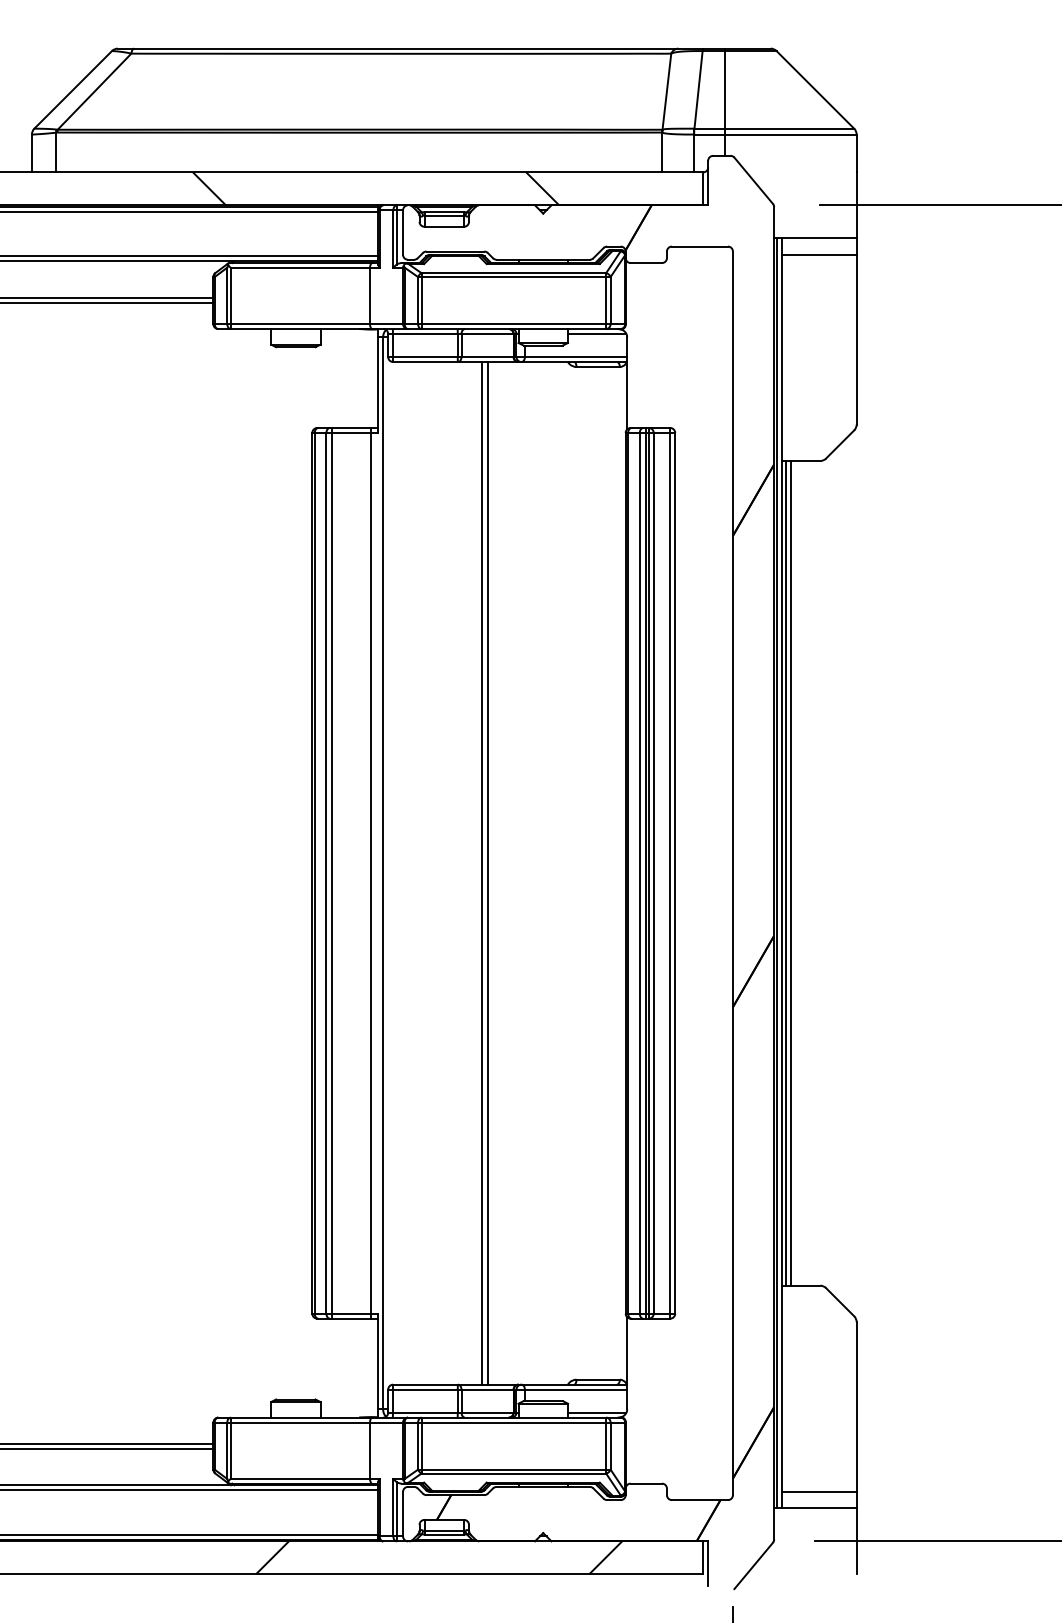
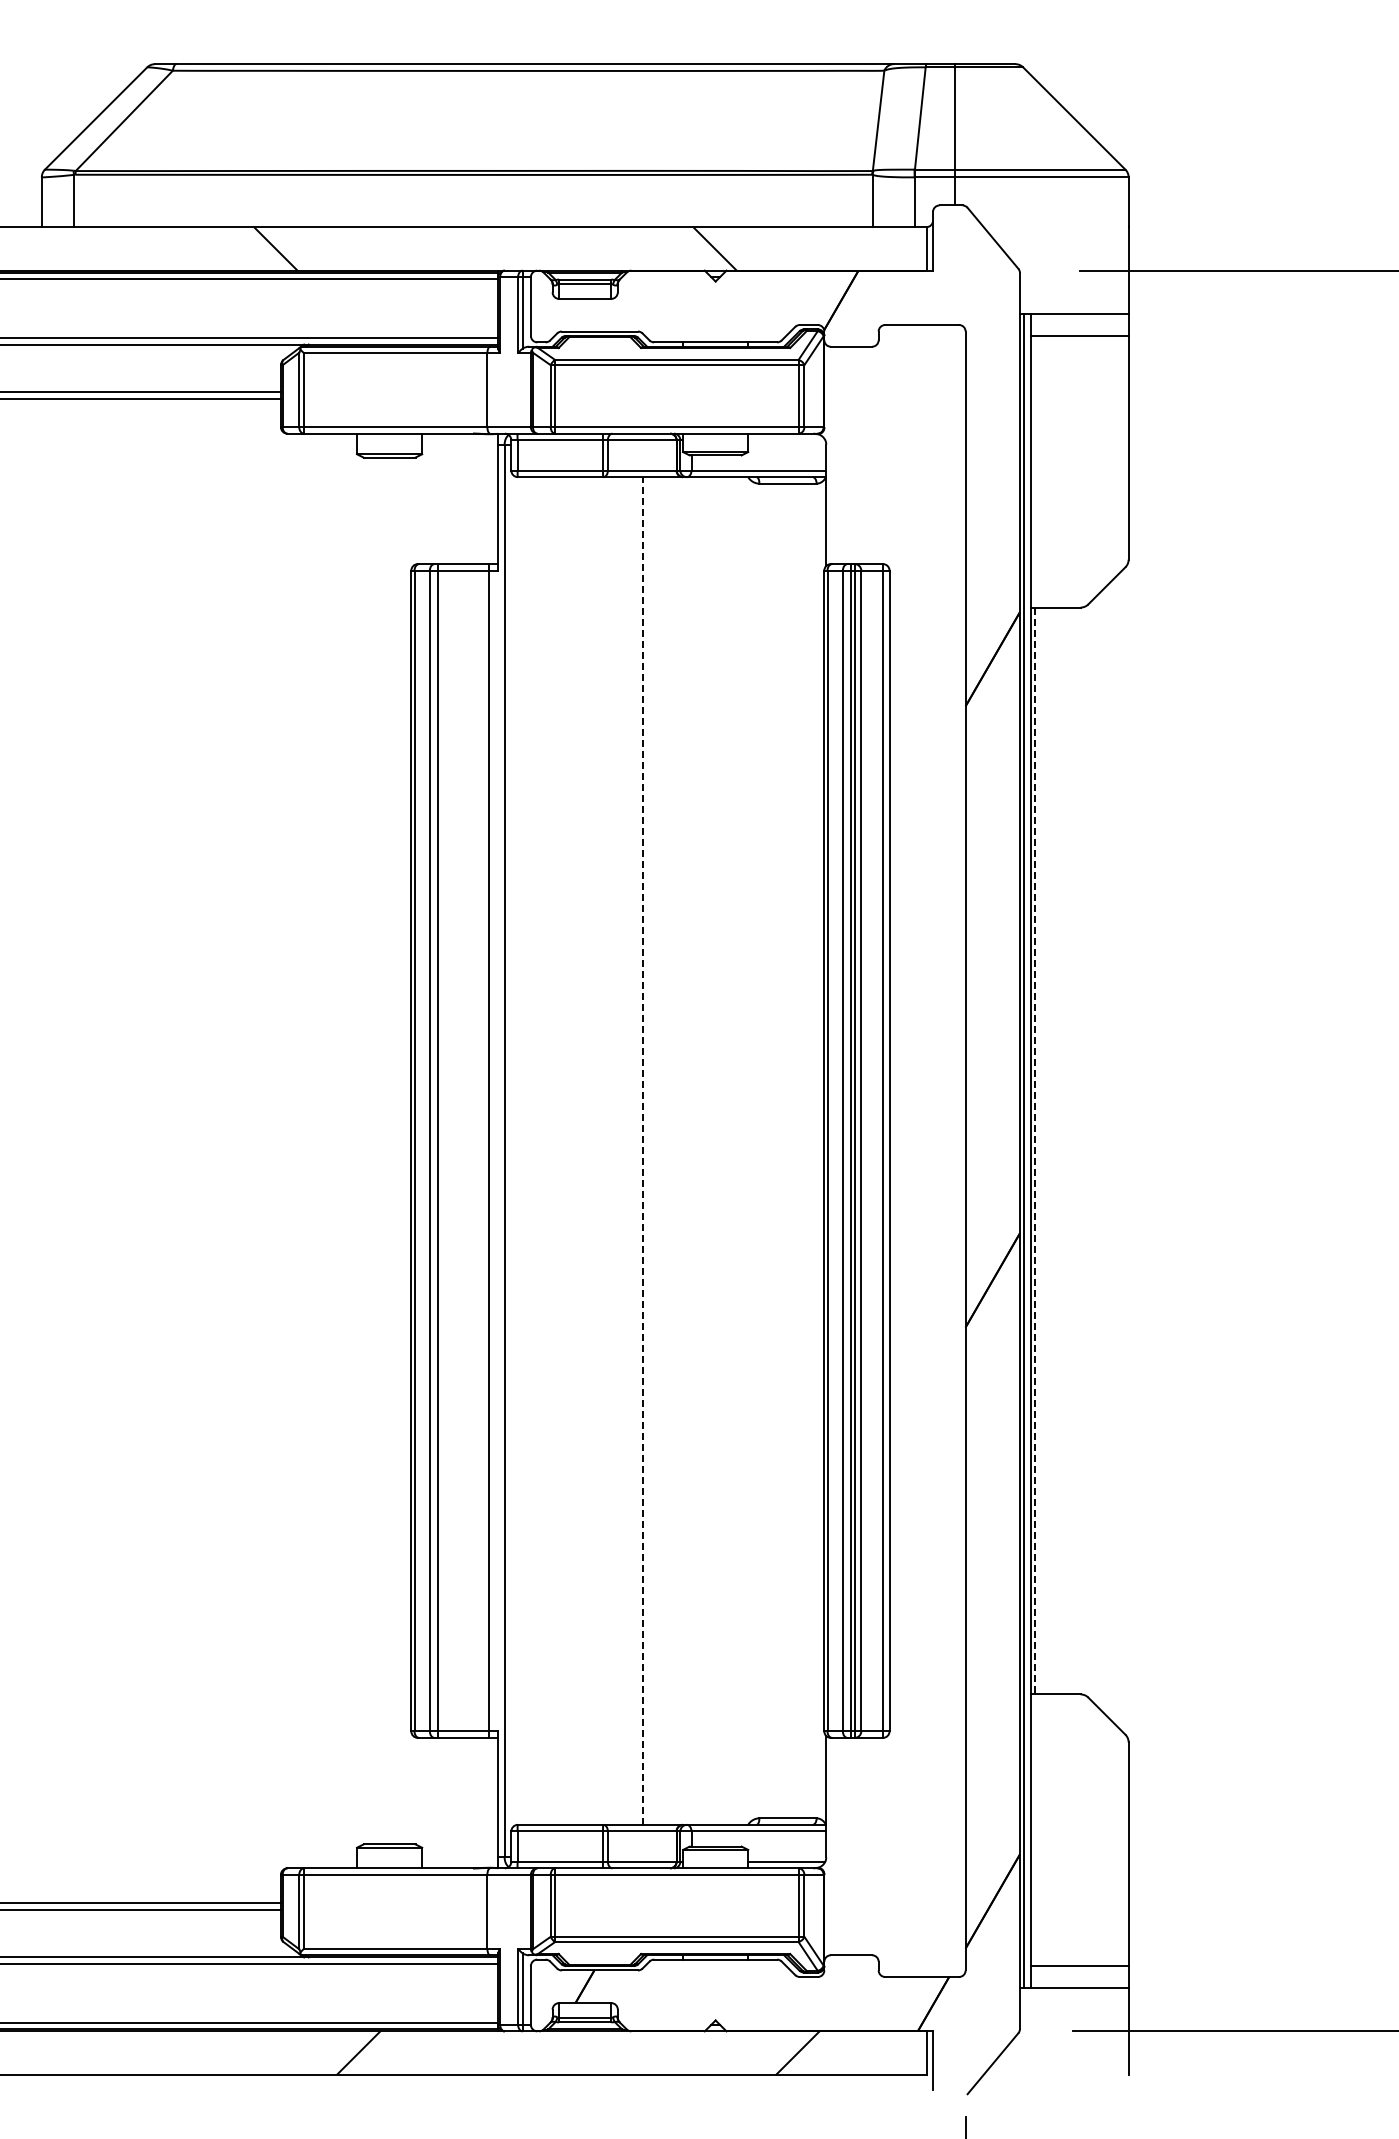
line: (597, 334) -> (786, 440), removed
line: (481, 872) -> (634, 1150), removed
line: (790, 872) -> (1041, 1150), removed
line: (488, 873) -> (643, 1151), solid -> dashed
line: (785, 873) -> (1035, 1151), solid -> dashed

